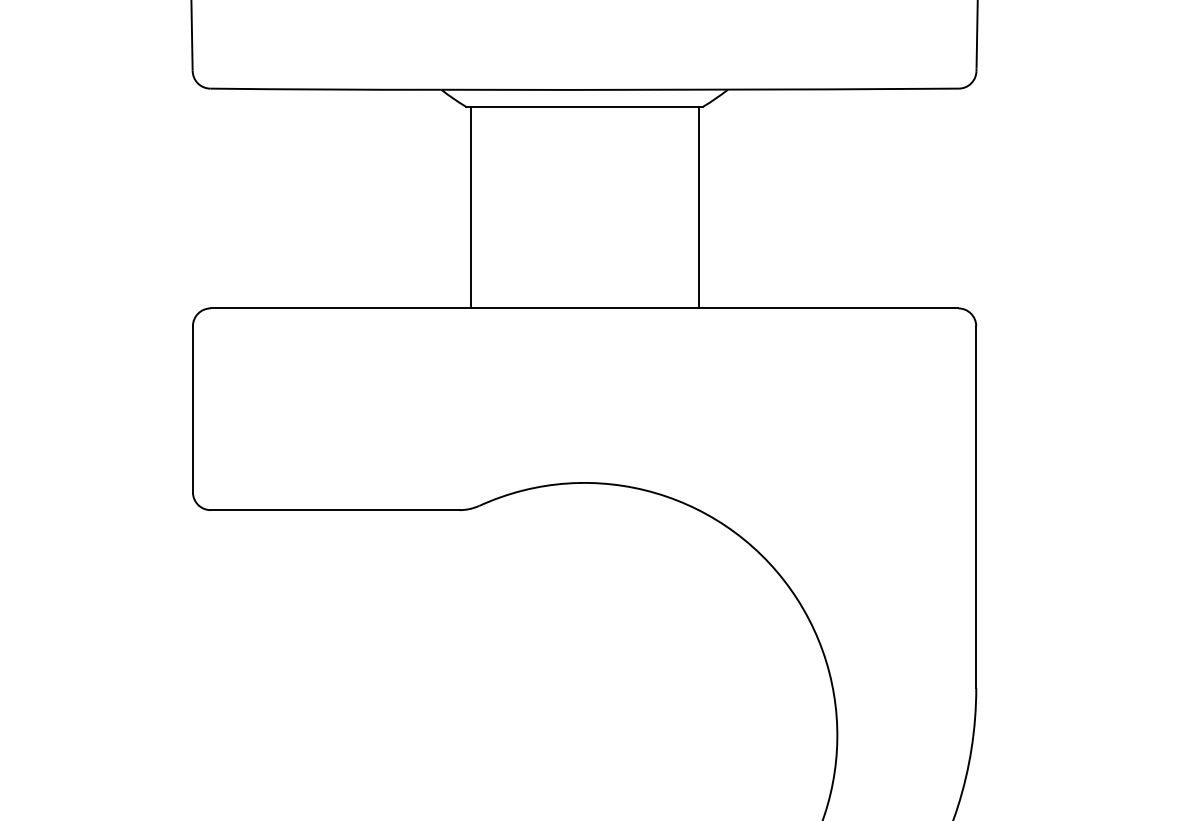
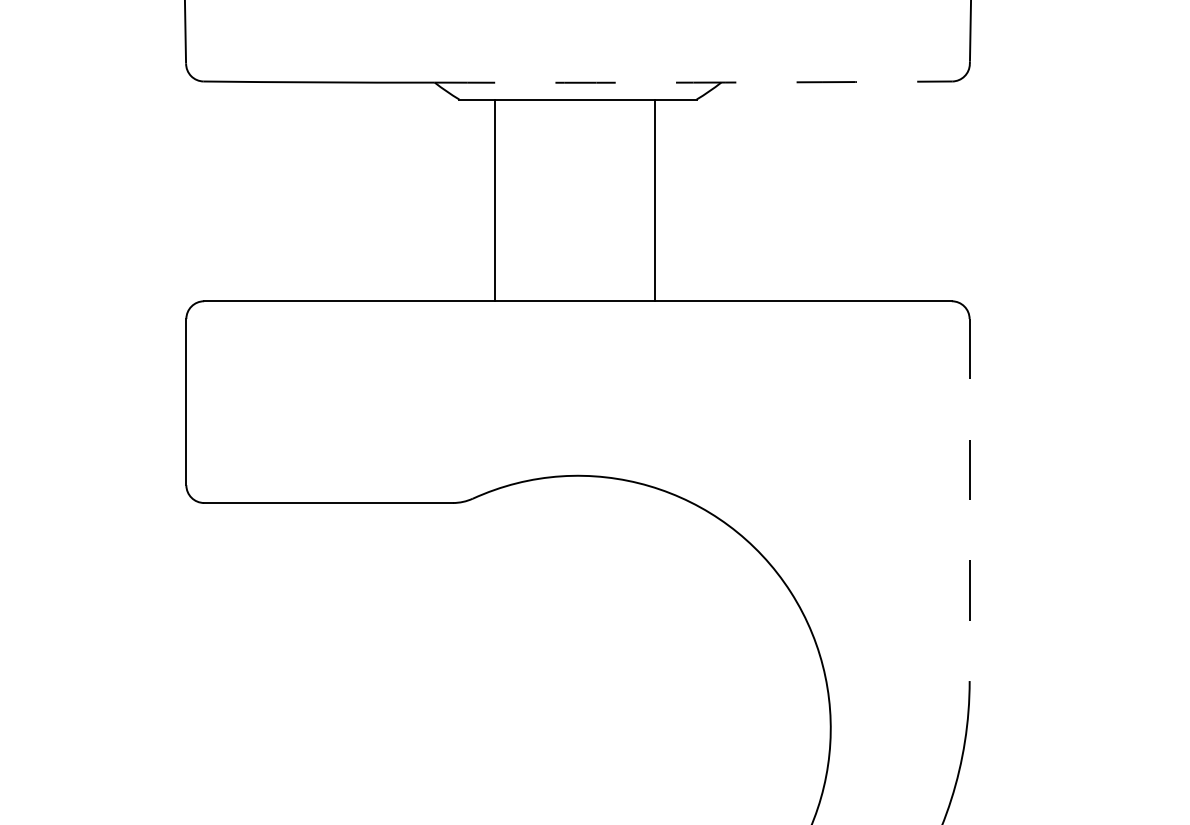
arc: (700, 89) -> (693, 82), solid -> dashed
line: (471, 207) -> (495, 200), moved
line: (698, 207) -> (654, 200), moved
line: (976, 507) -> (969, 500), solid -> dashed

